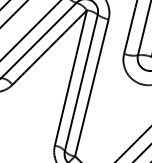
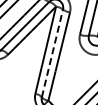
line: (81, 83) -> (52, 53), solid -> dashed

